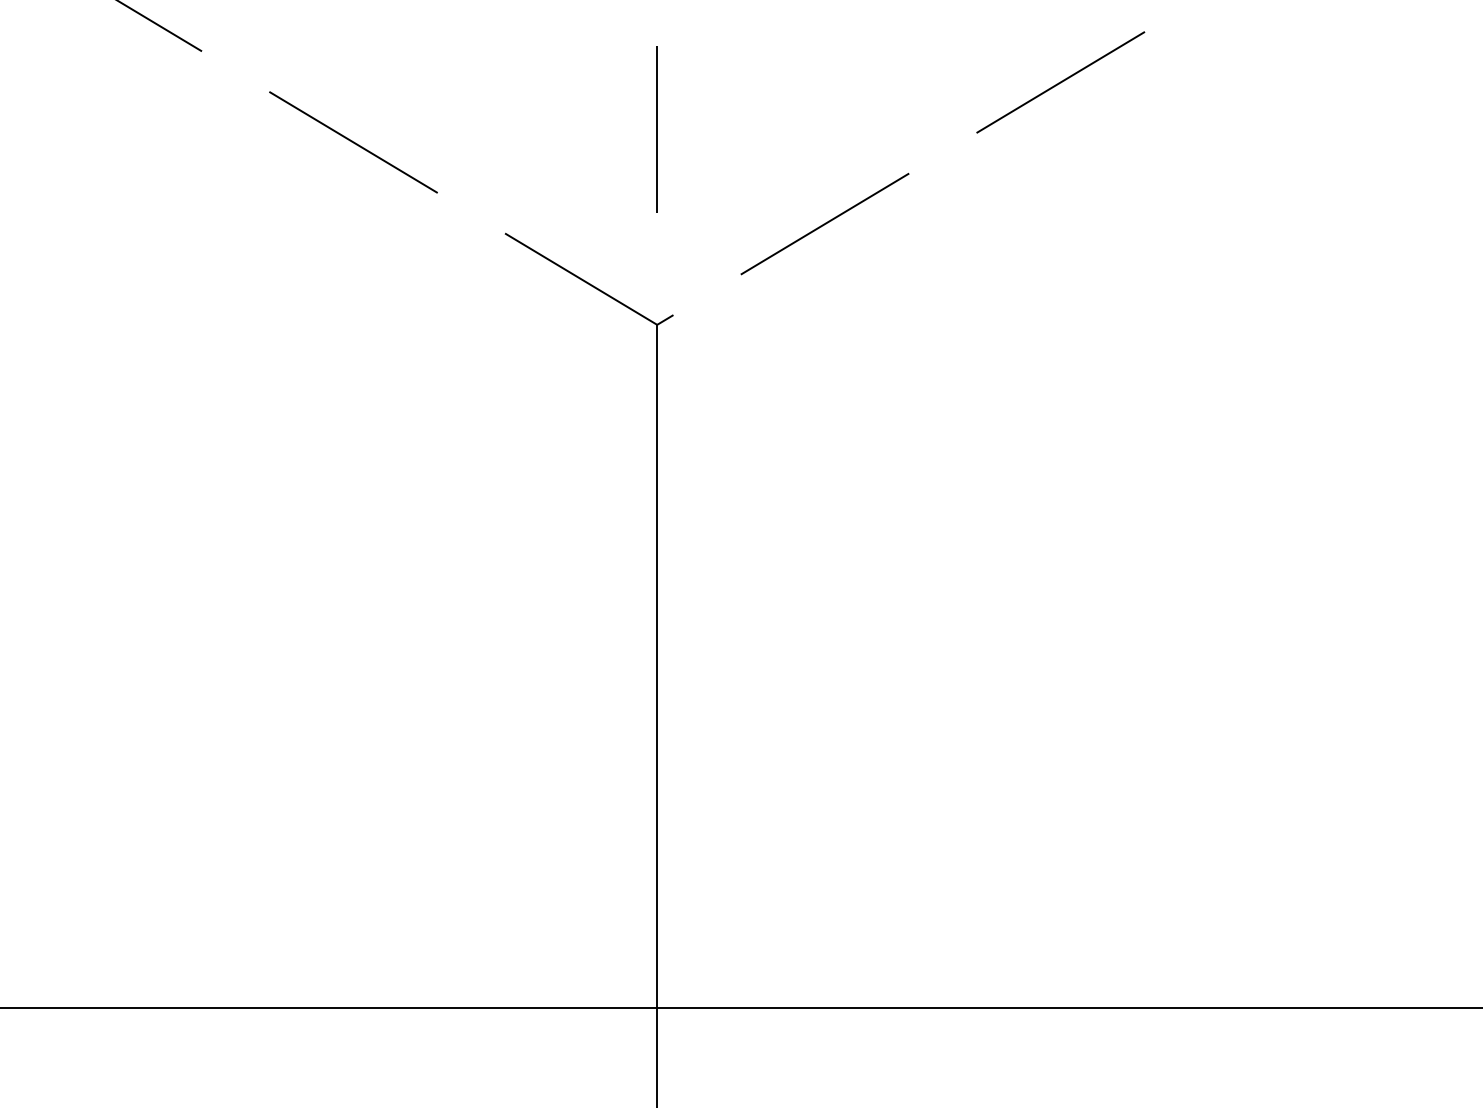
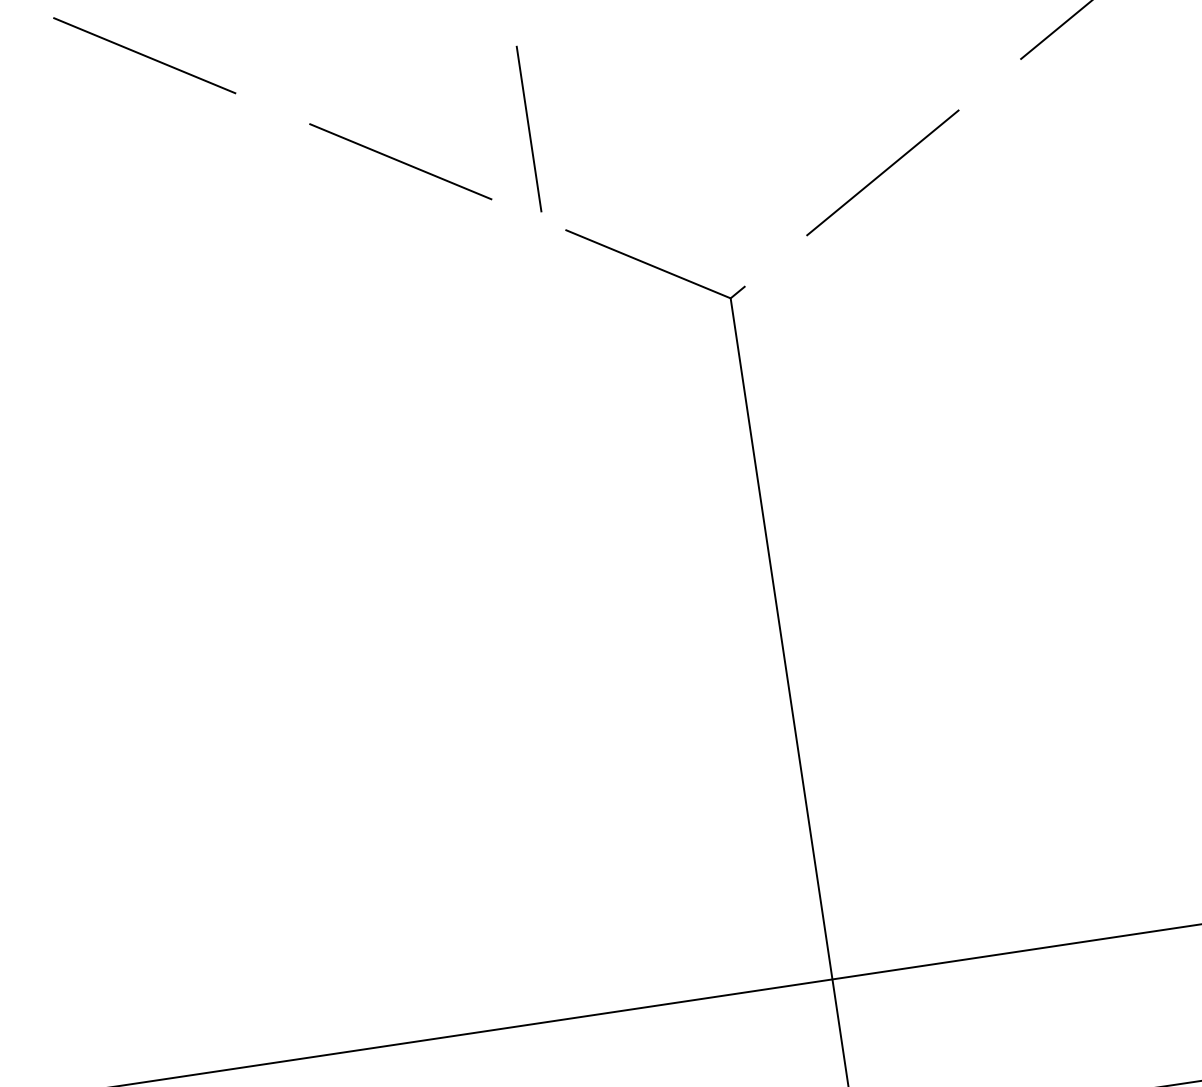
line: (656, 129) -> (528, 129), moved

